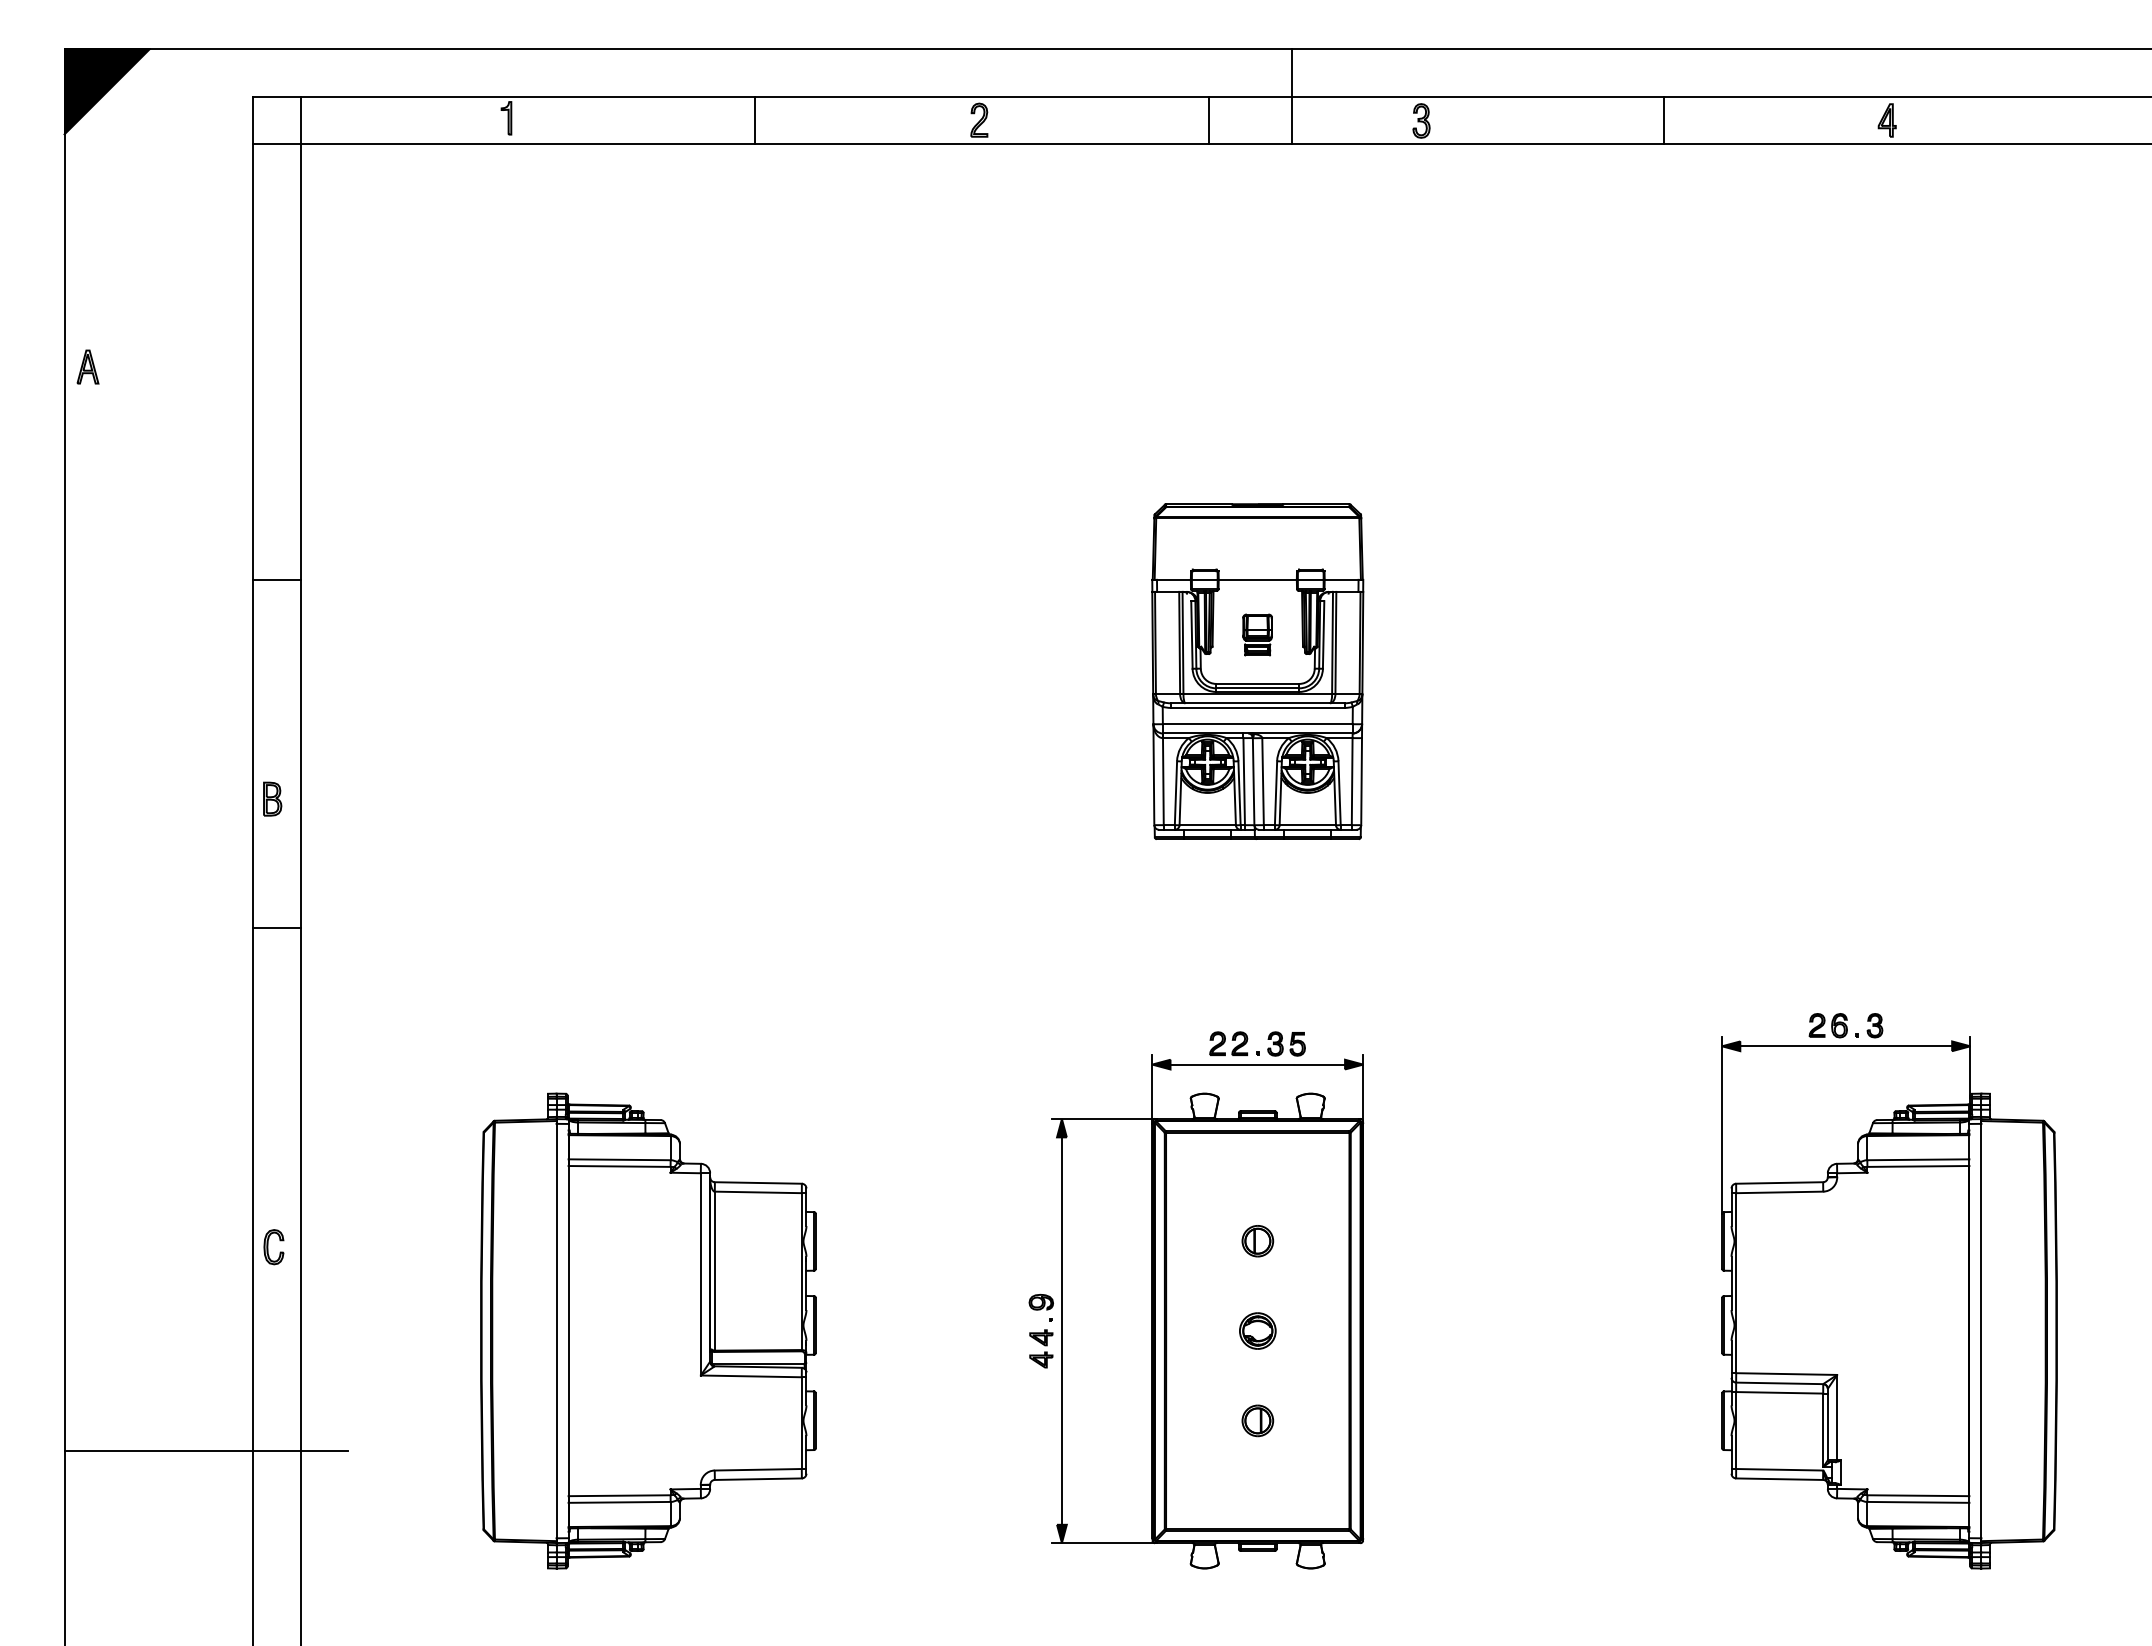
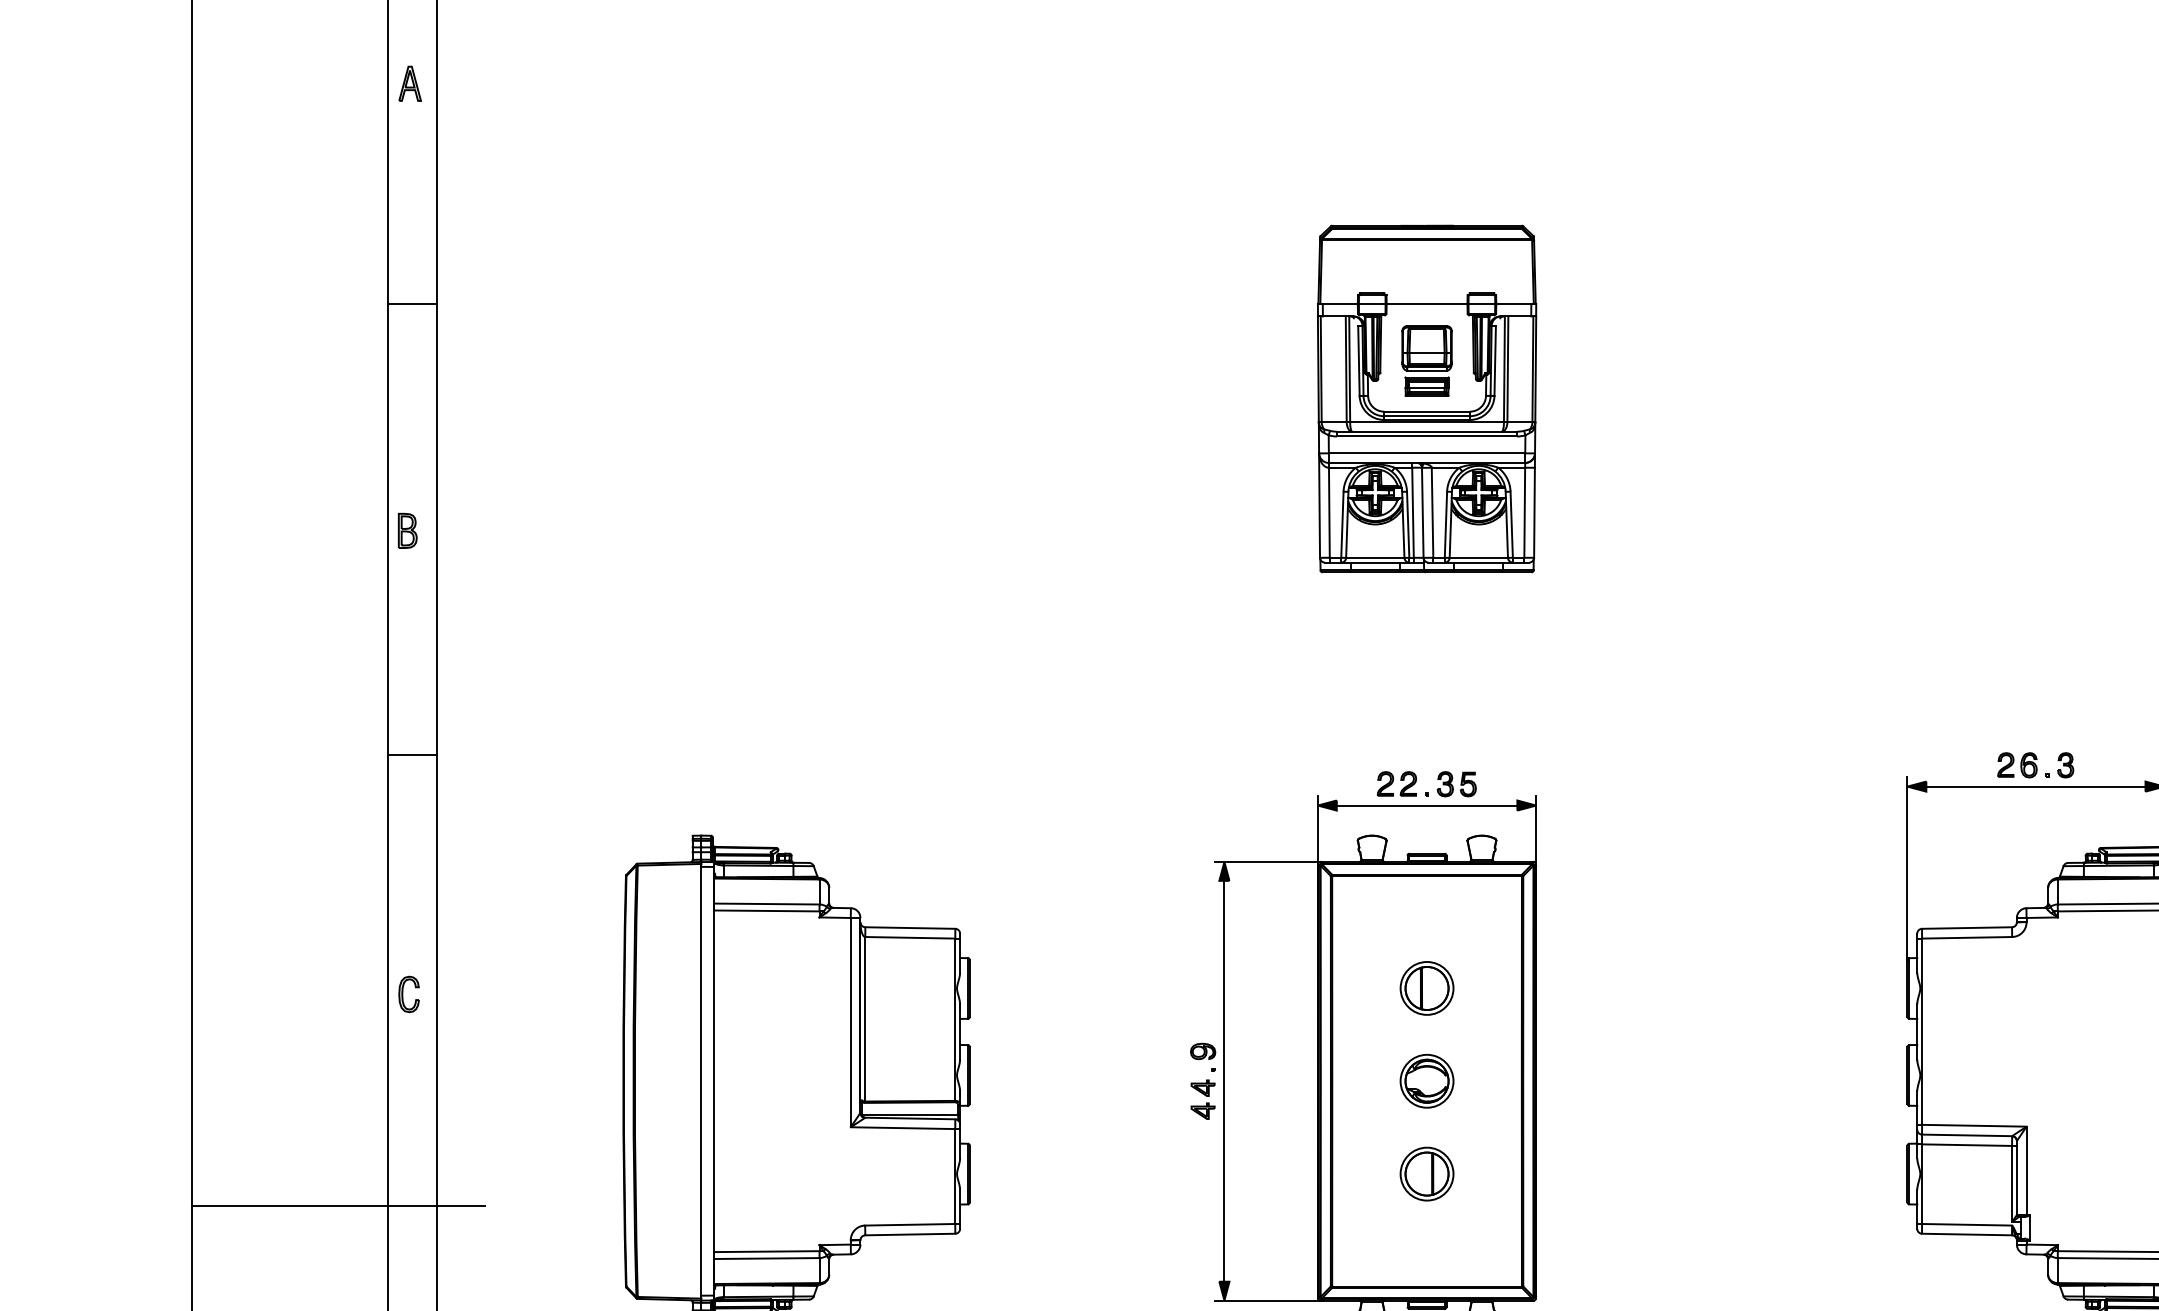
part: (87, 366) -> (409, 83), moved
part: (1257, 634) -> (1426, 360), size x1.67
line: (276, 927) -> (411, 754), moved
part: (1257, 1240) -> (1426, 987), size x1.67
part: (1257, 1330) -> (1426, 1080), size x1.43
part: (1257, 1420) -> (1426, 1173), size x1.67

